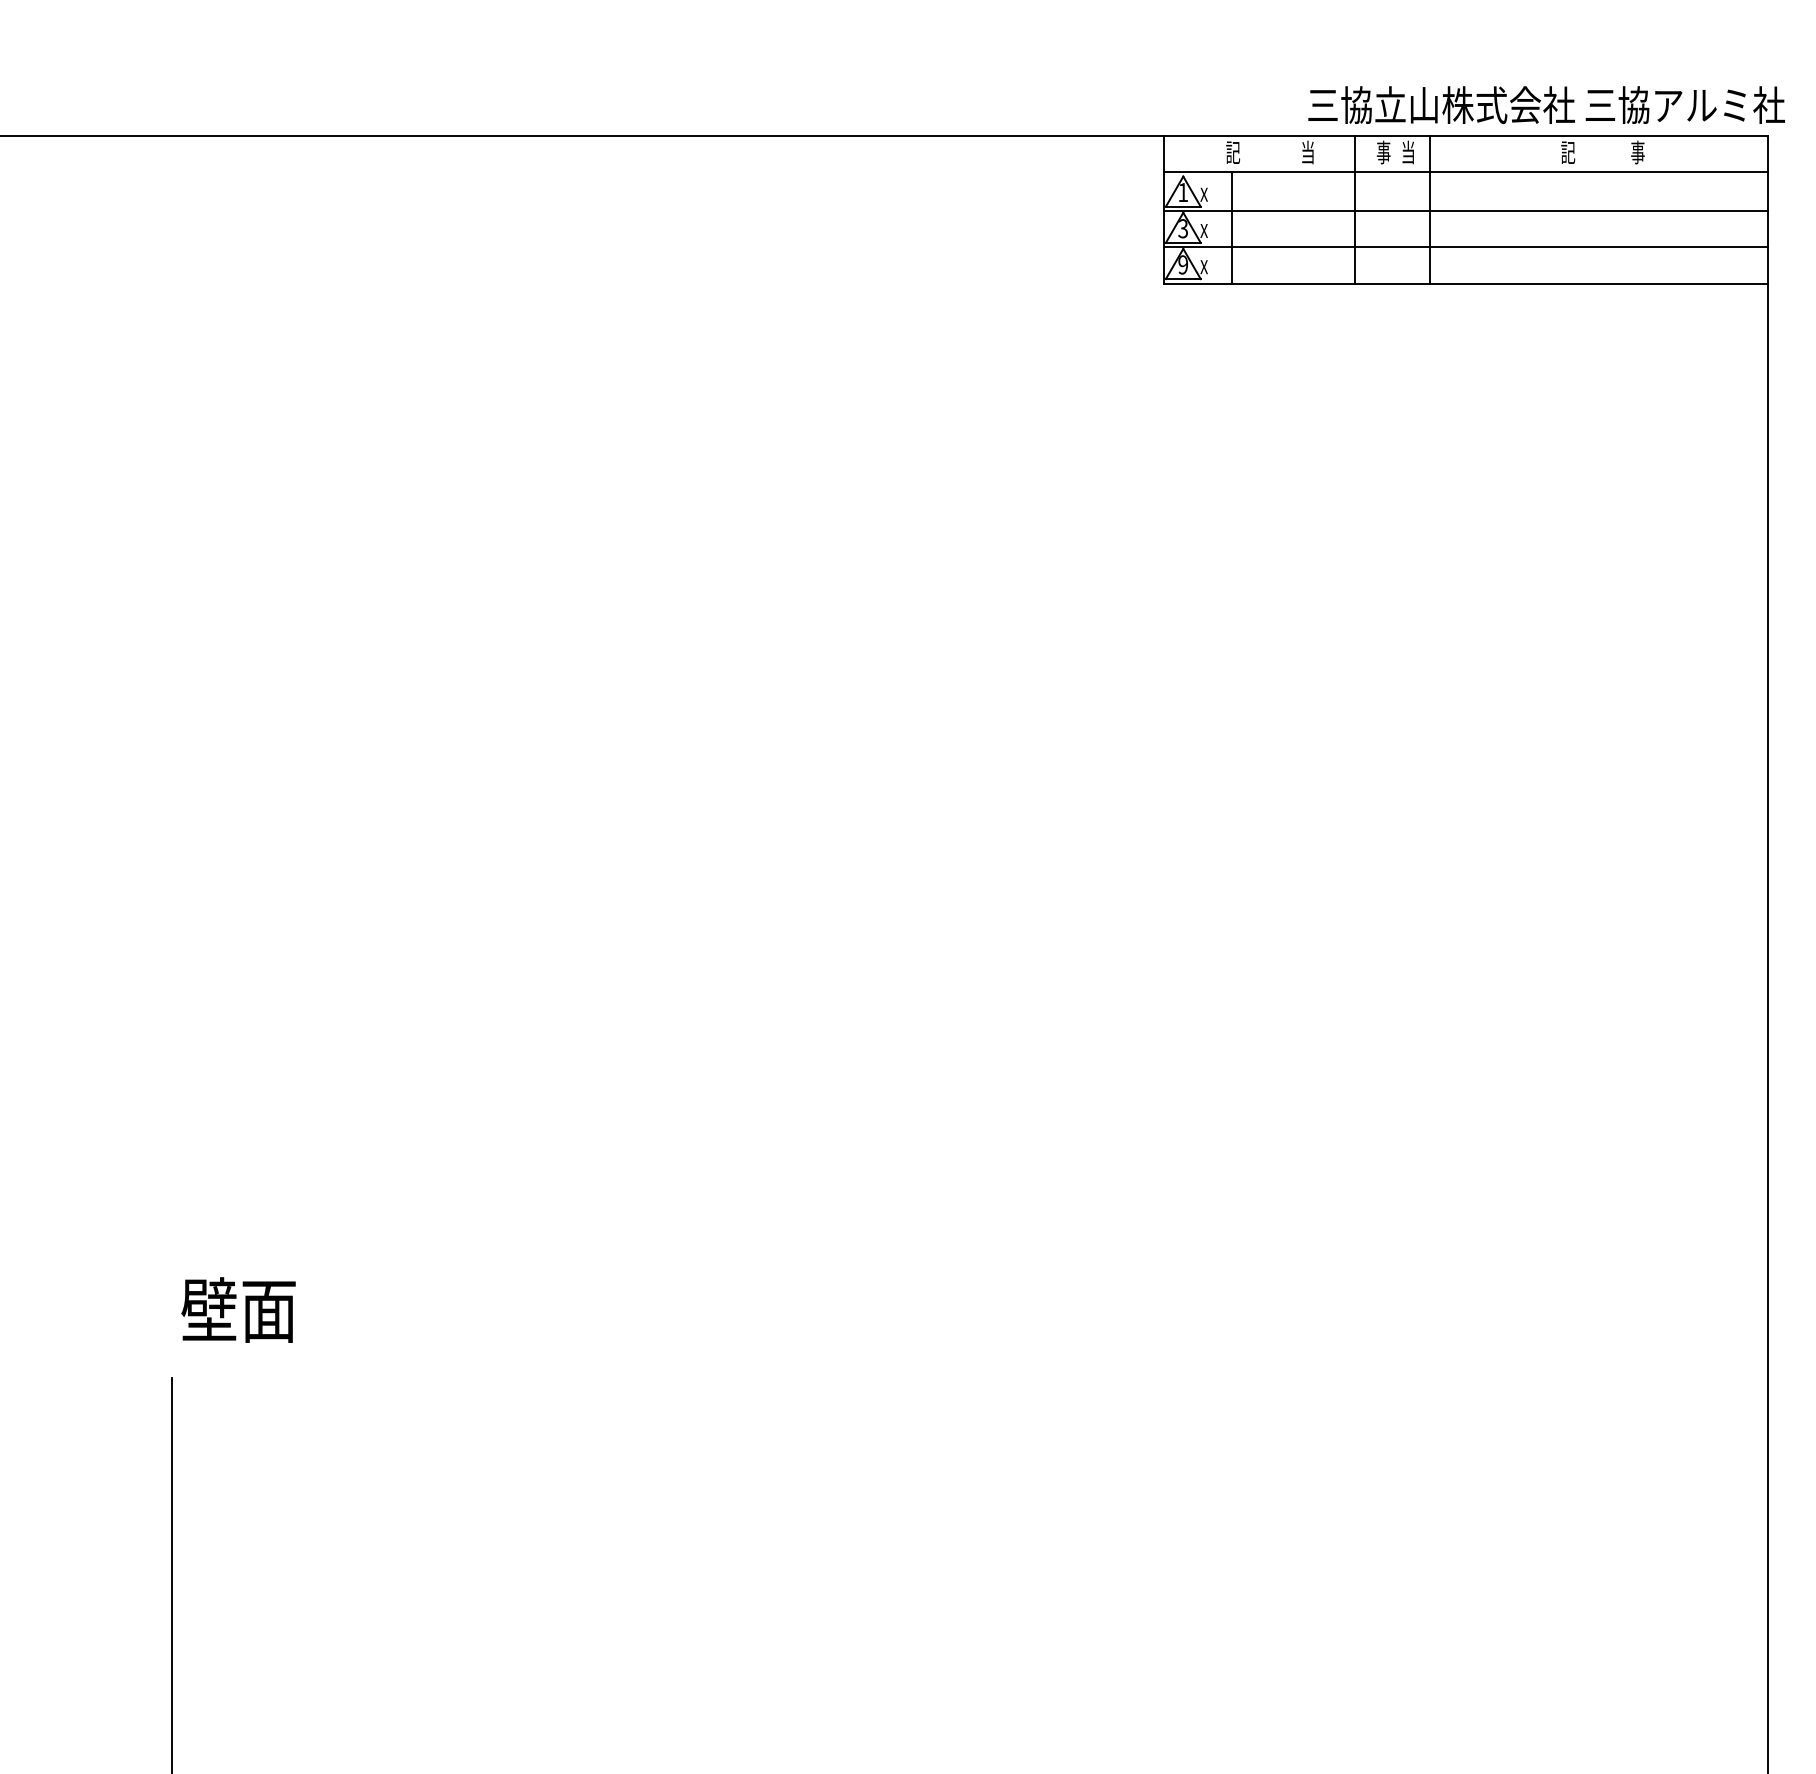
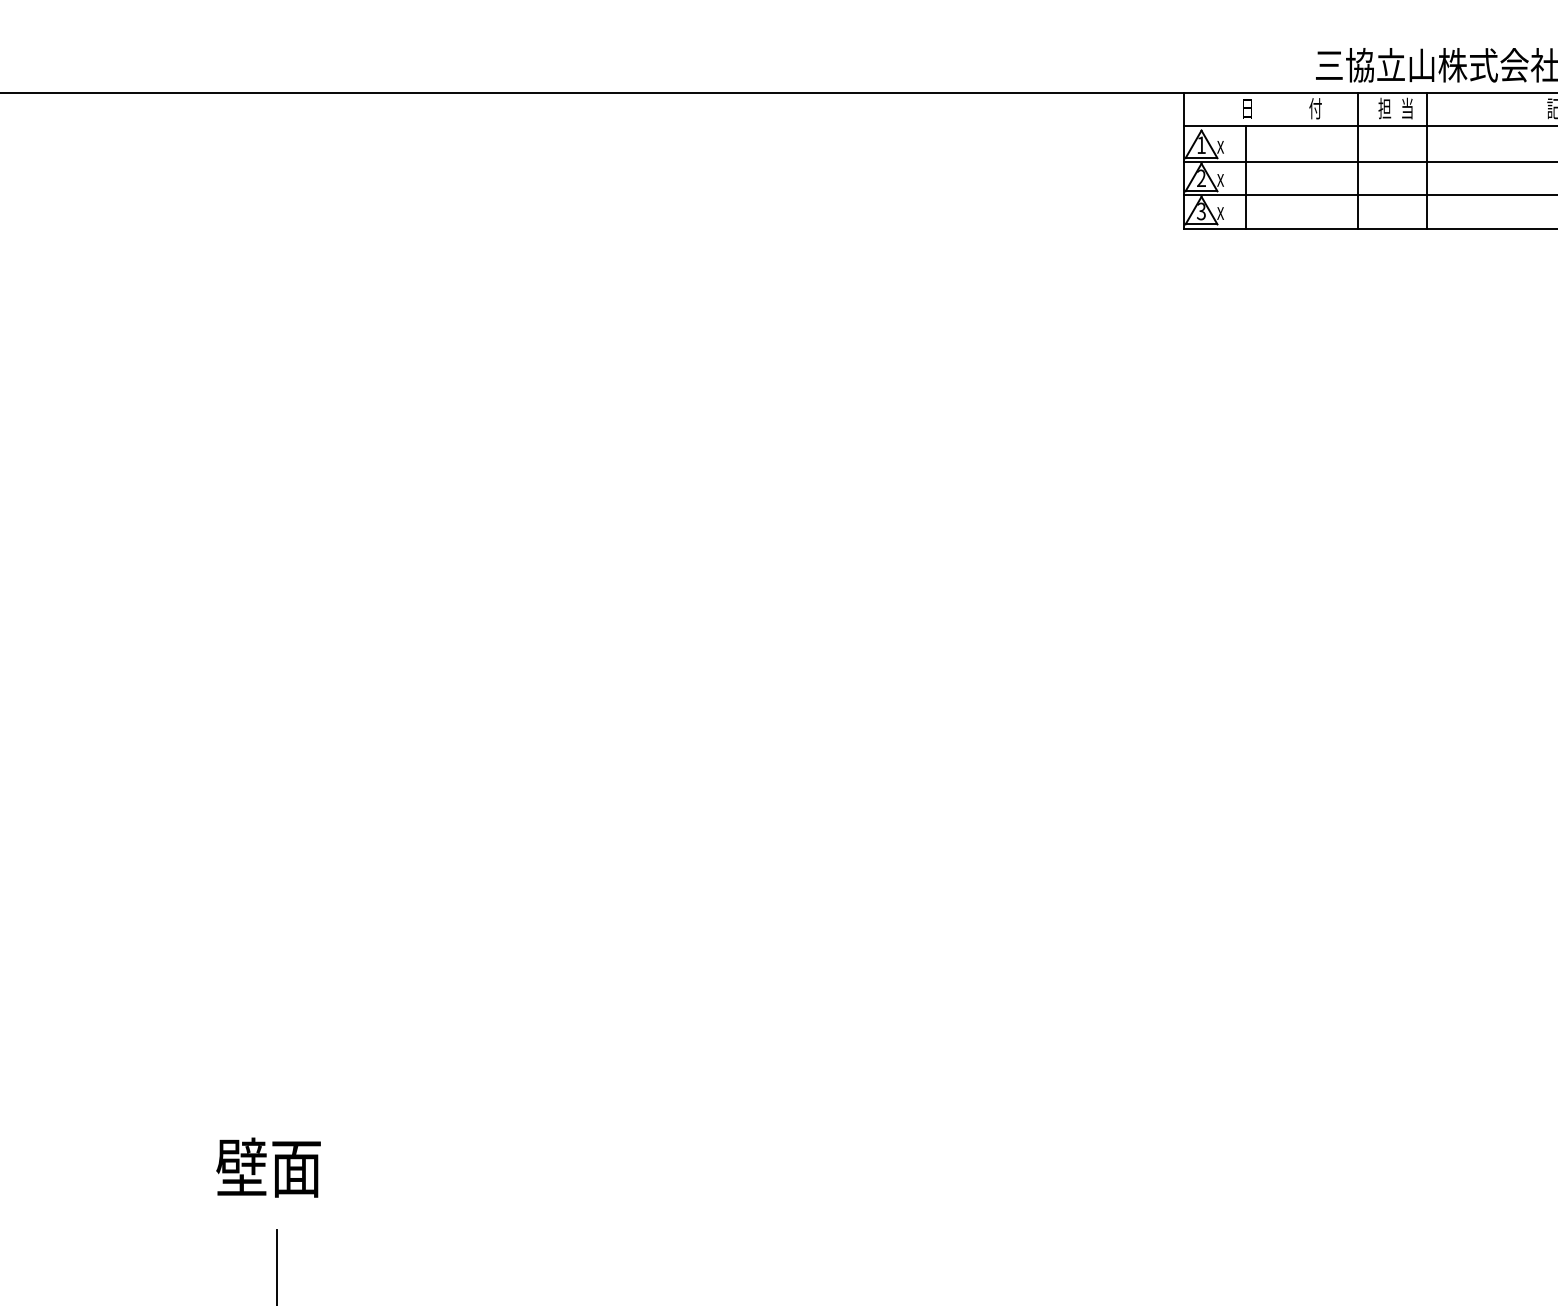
text: (1233, 152) -> (1247, 108), 記 -> 日
text: (1307, 152) -> (1315, 108), 当 -> 付
text: (1383, 152) -> (1384, 108), 事 -> 担
text: (1183, 228) -> (1201, 178), 3 -> 2
text: (1182, 264) -> (1200, 211), 9 -> 3
text: (238, 1309) -> (268, 1167), moved

